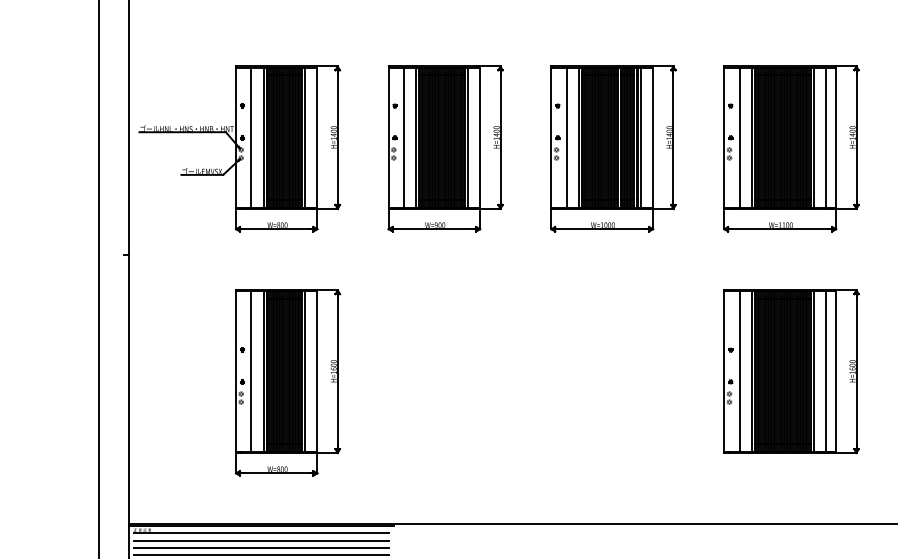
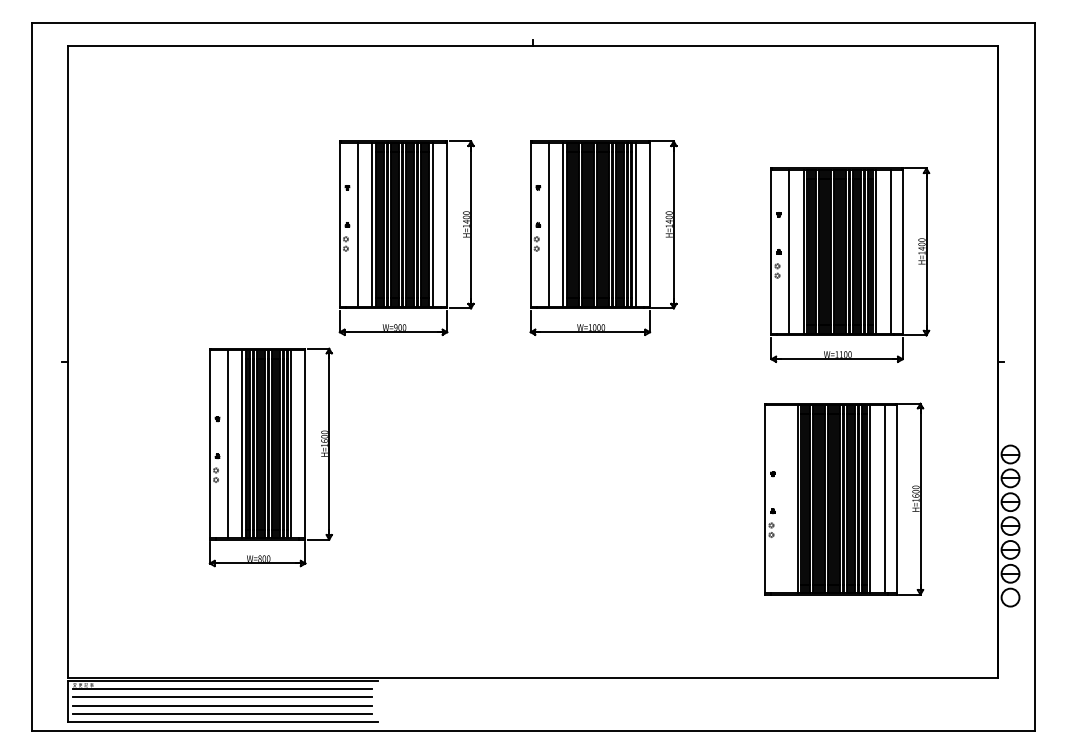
part: (239, 148) -> (196, 237), removed
part: (445, 148) -> (406, 237), moved
part: (613, 148) -> (603, 237), moved
part: (791, 148) -> (850, 264), moved
line: (739, 371) -> (783, 499), removed
part: (287, 382) -> (270, 457), moved

